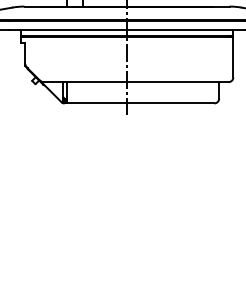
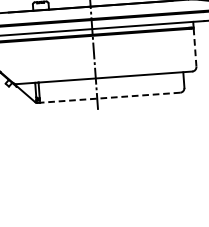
line: (233, 57) -> (195, 47), solid -> dashed
line: (140, 103) -> (110, 97), solid -> dashed

